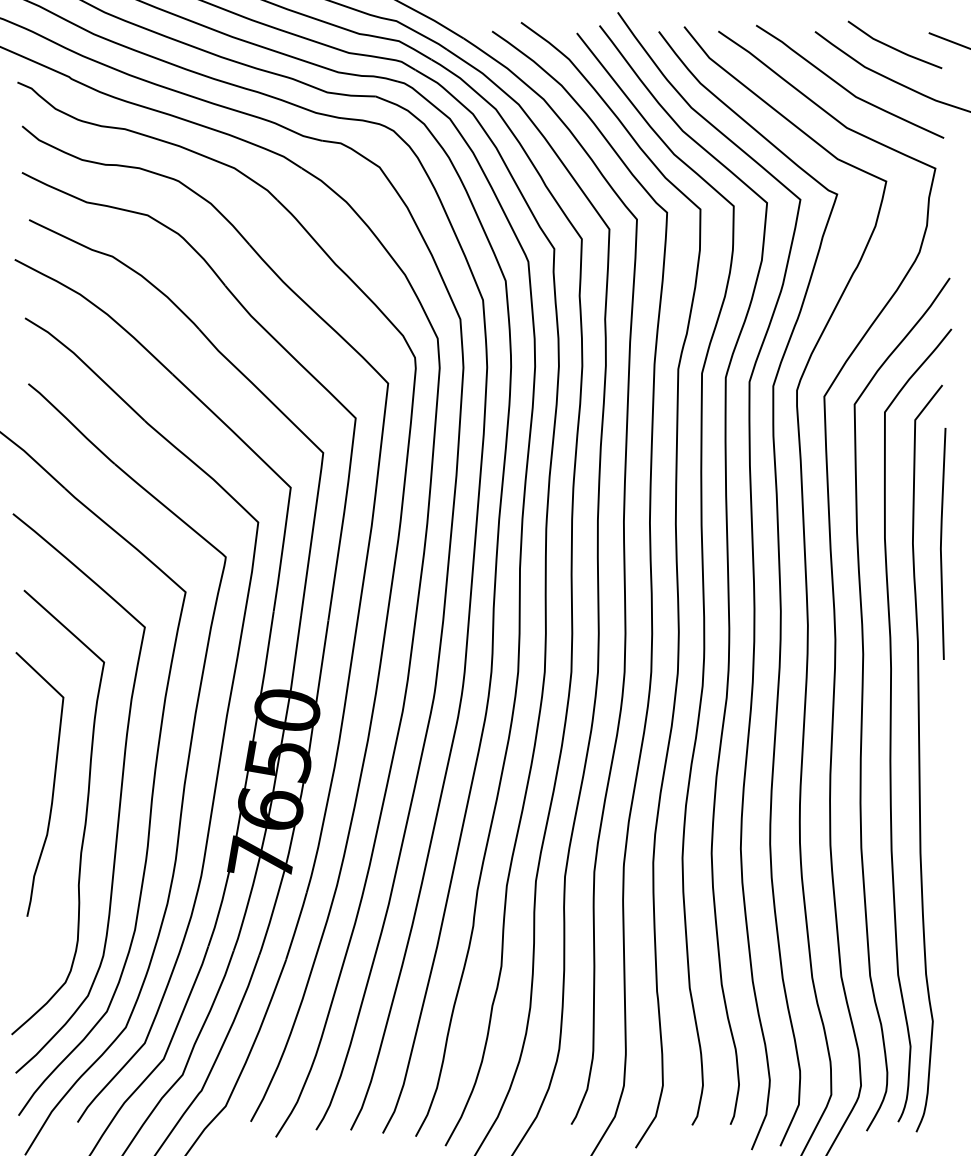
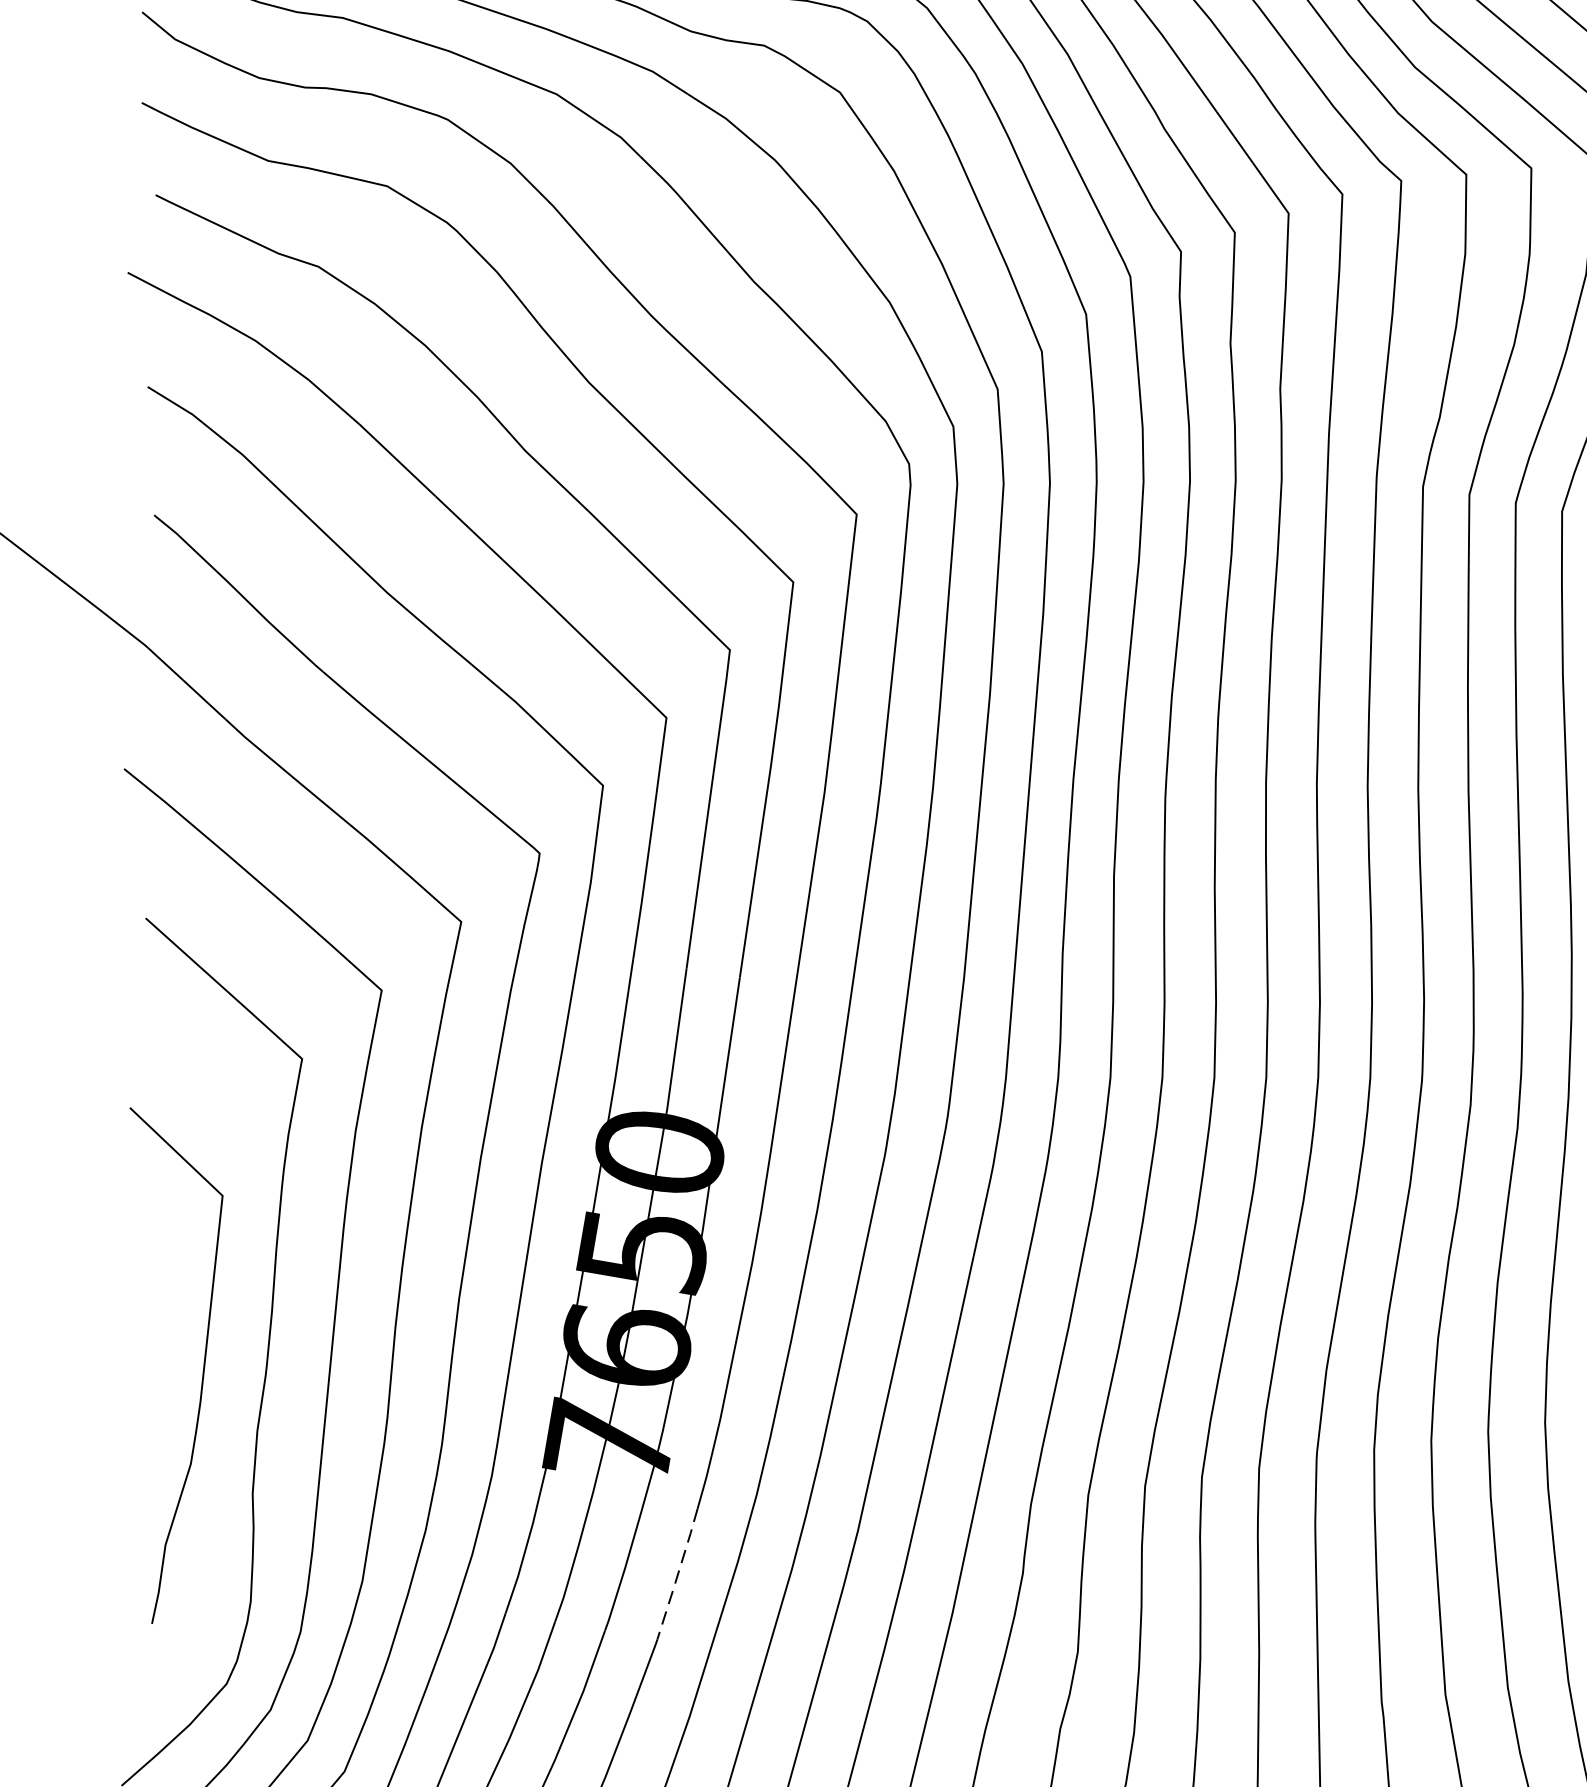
curve: (52, 787) -> (201, 1371), moved
line: (296, 925) -> (677, 1572), solid -> dashed

